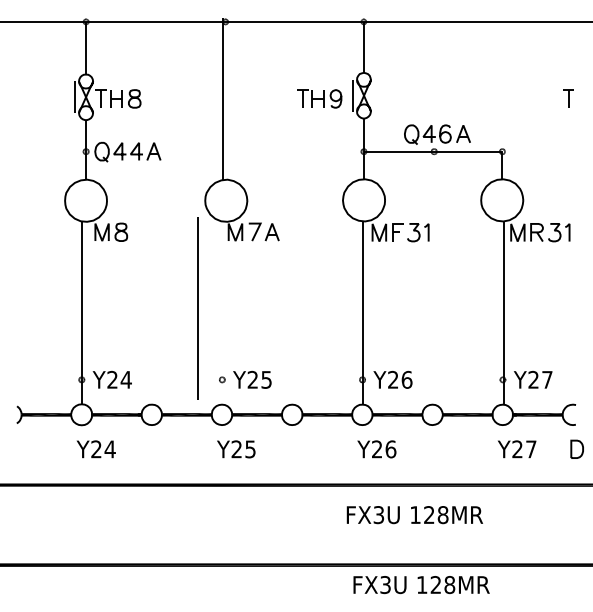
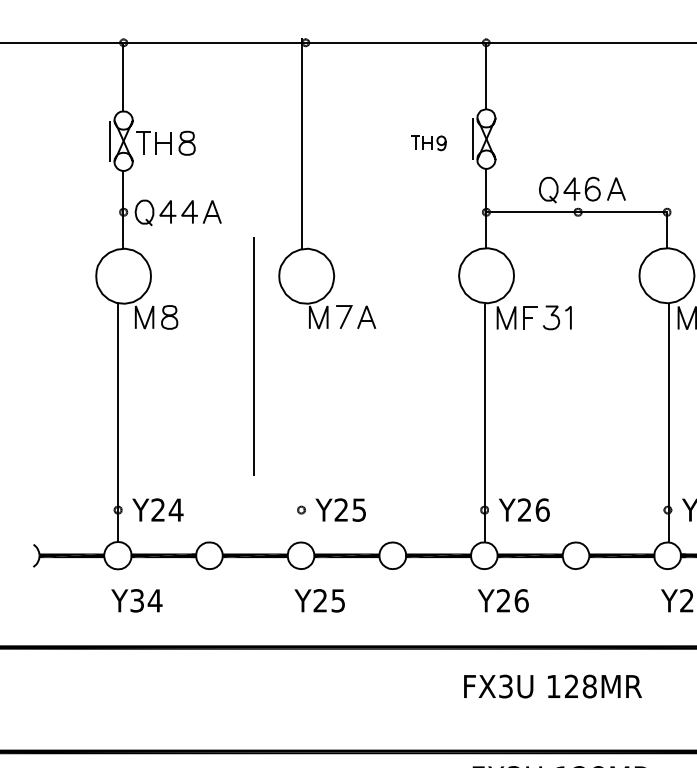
part: (319, 98) -> (428, 142), size x0.6
line: (197, 308) -> (253, 356), moved
text: (96, 449) -> (137, 600), Y24 -> Y34

